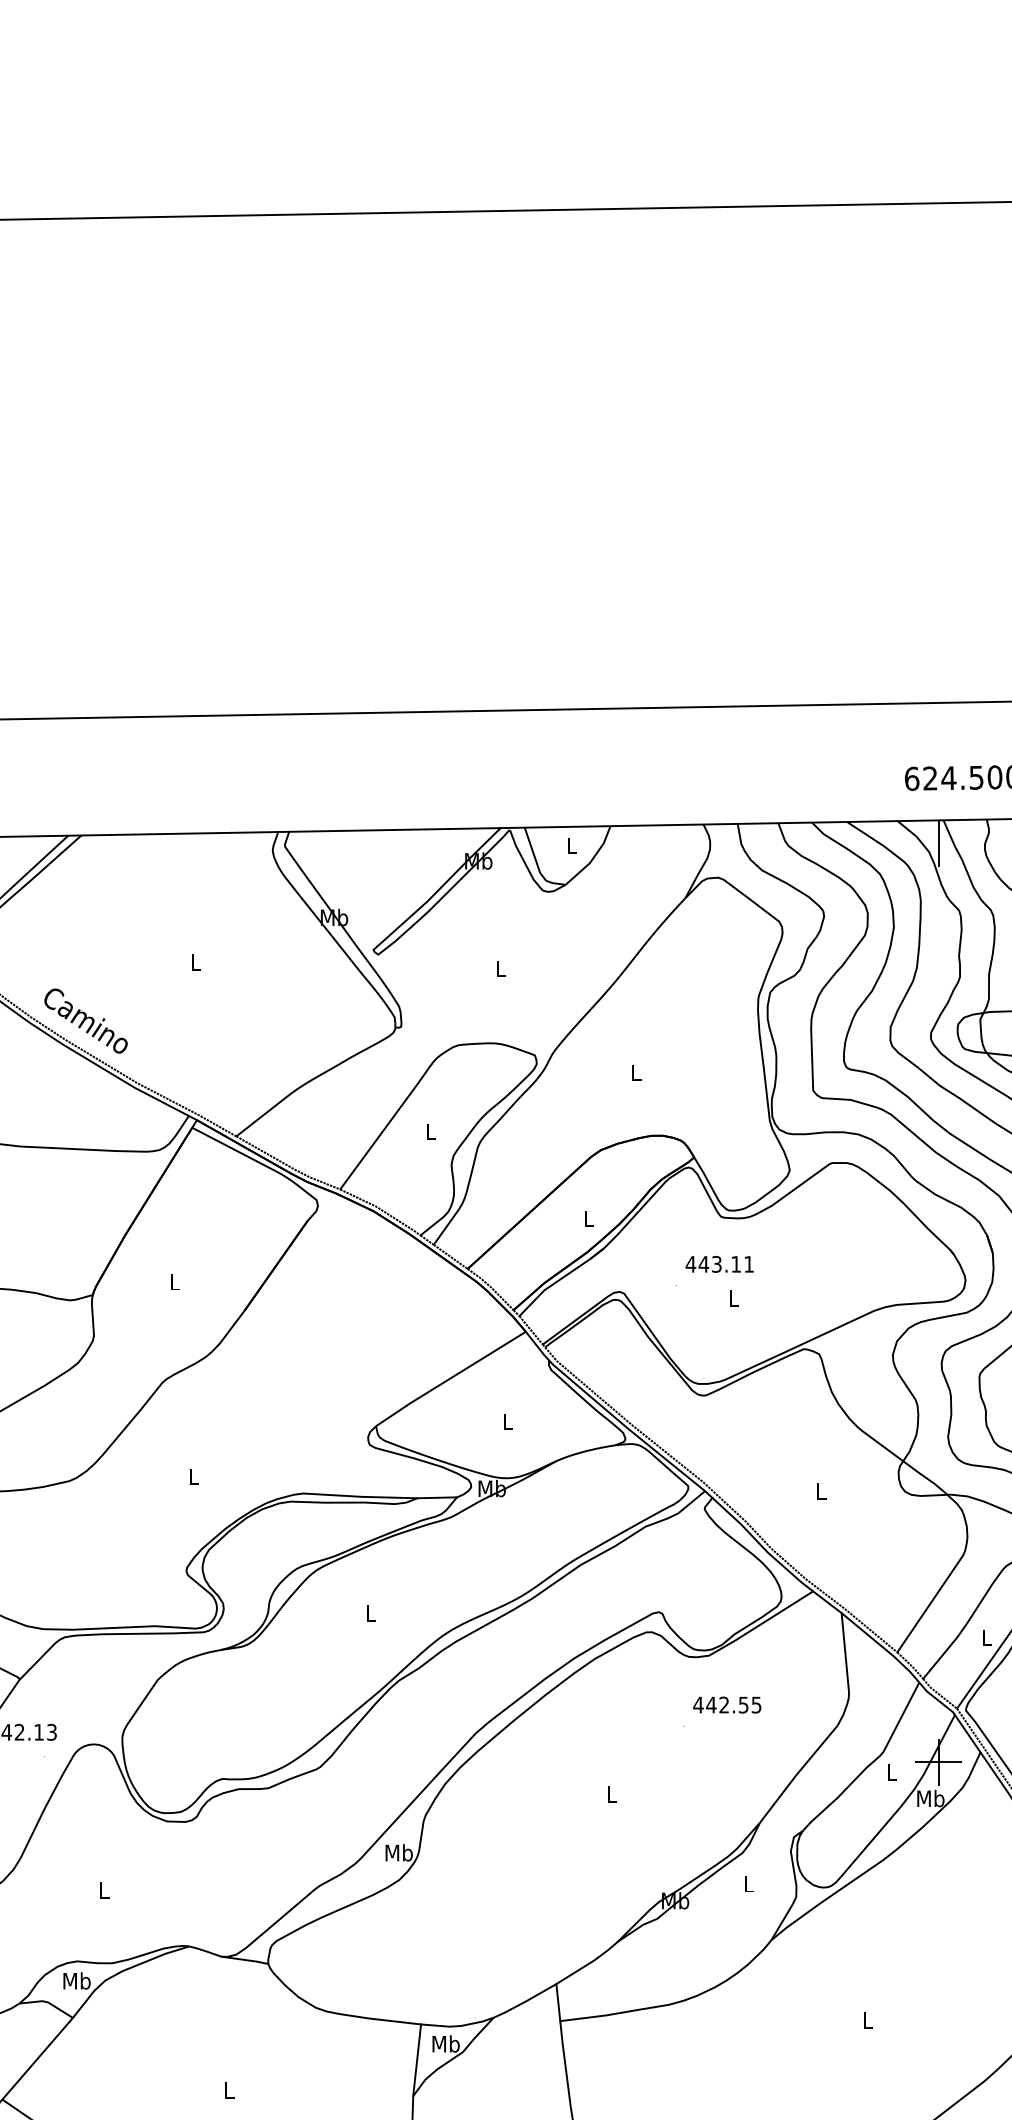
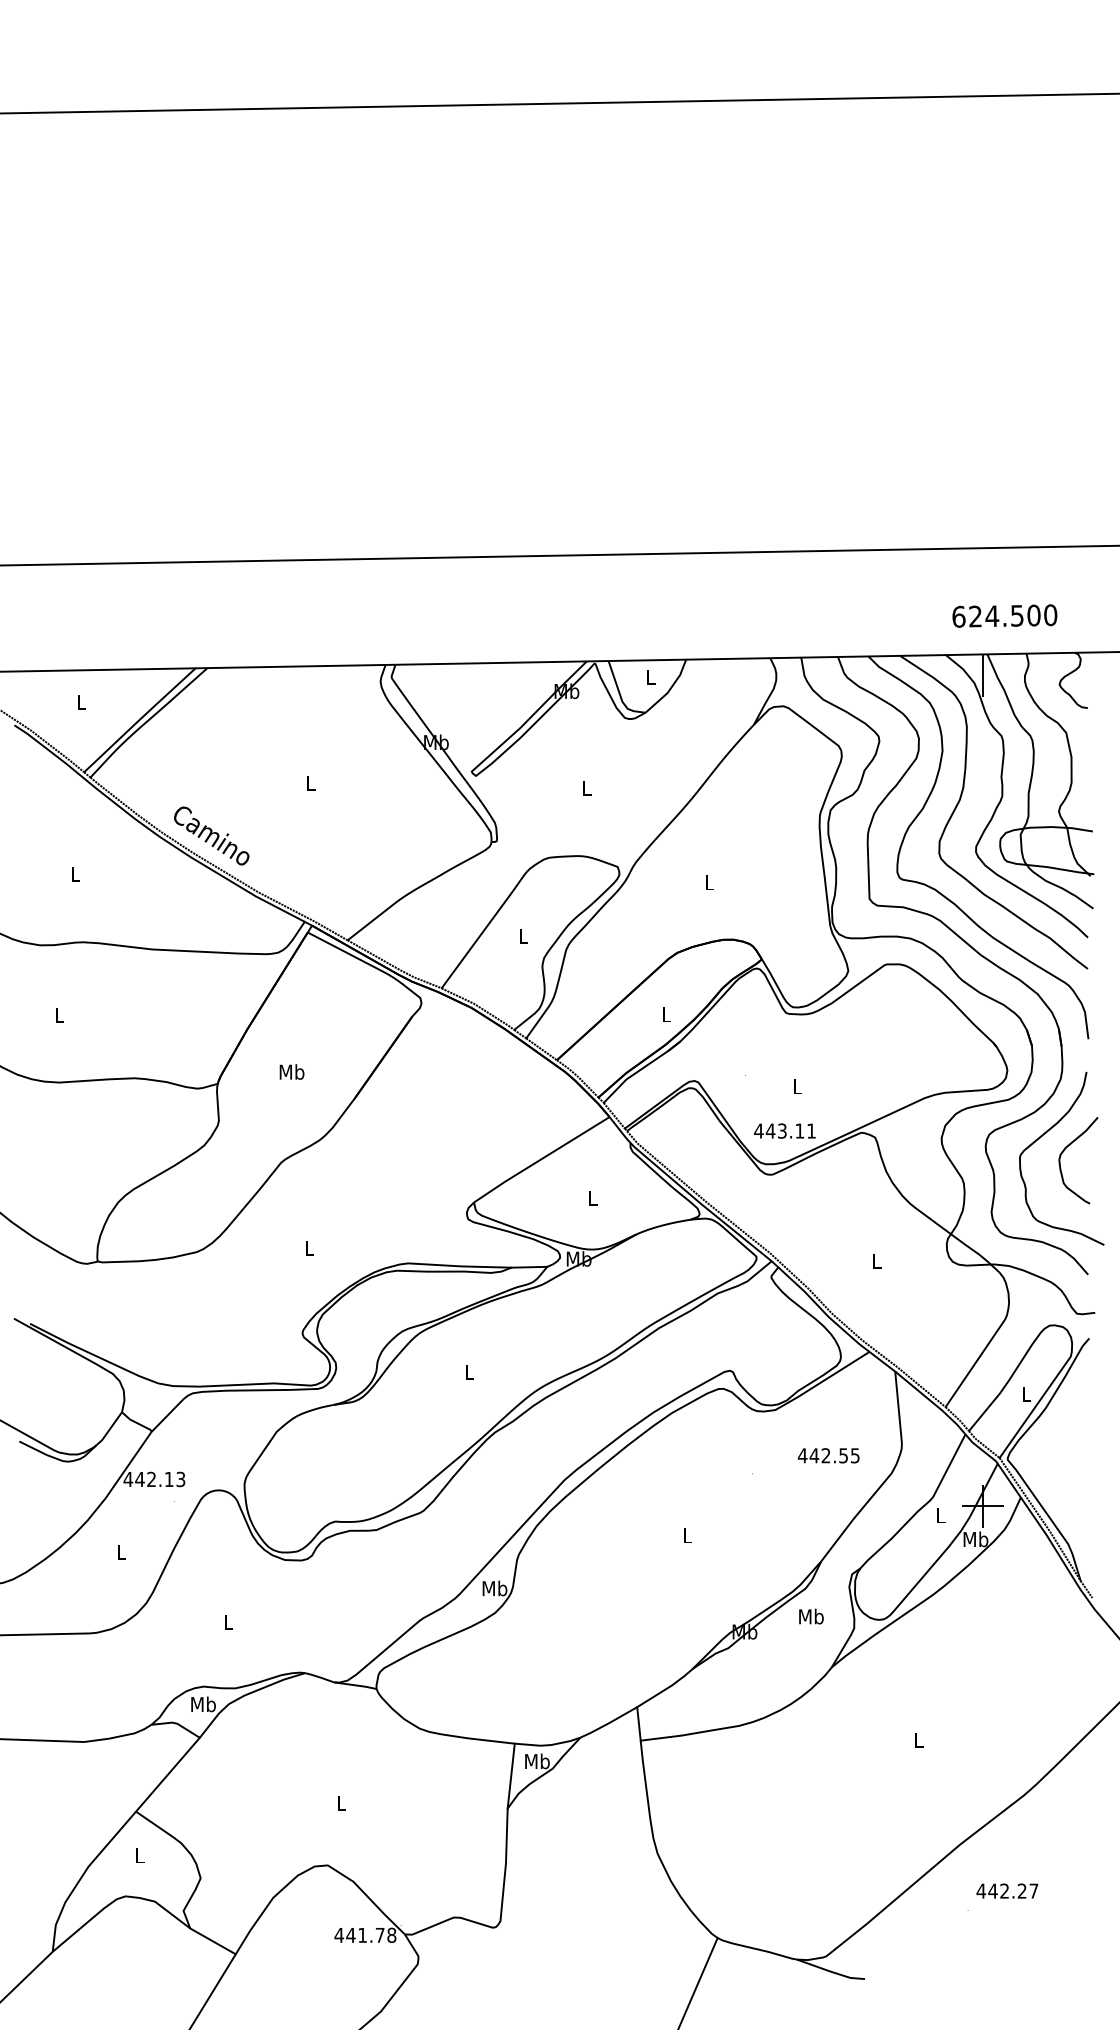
text: (719, 1263) -> (784, 1130), moved
text: (174, 1281) -> (291, 1071), L -> Mb
text: (726, 1704) -> (828, 1455), moved
text: (749, 1883) -> (811, 1616), L -> Mb

